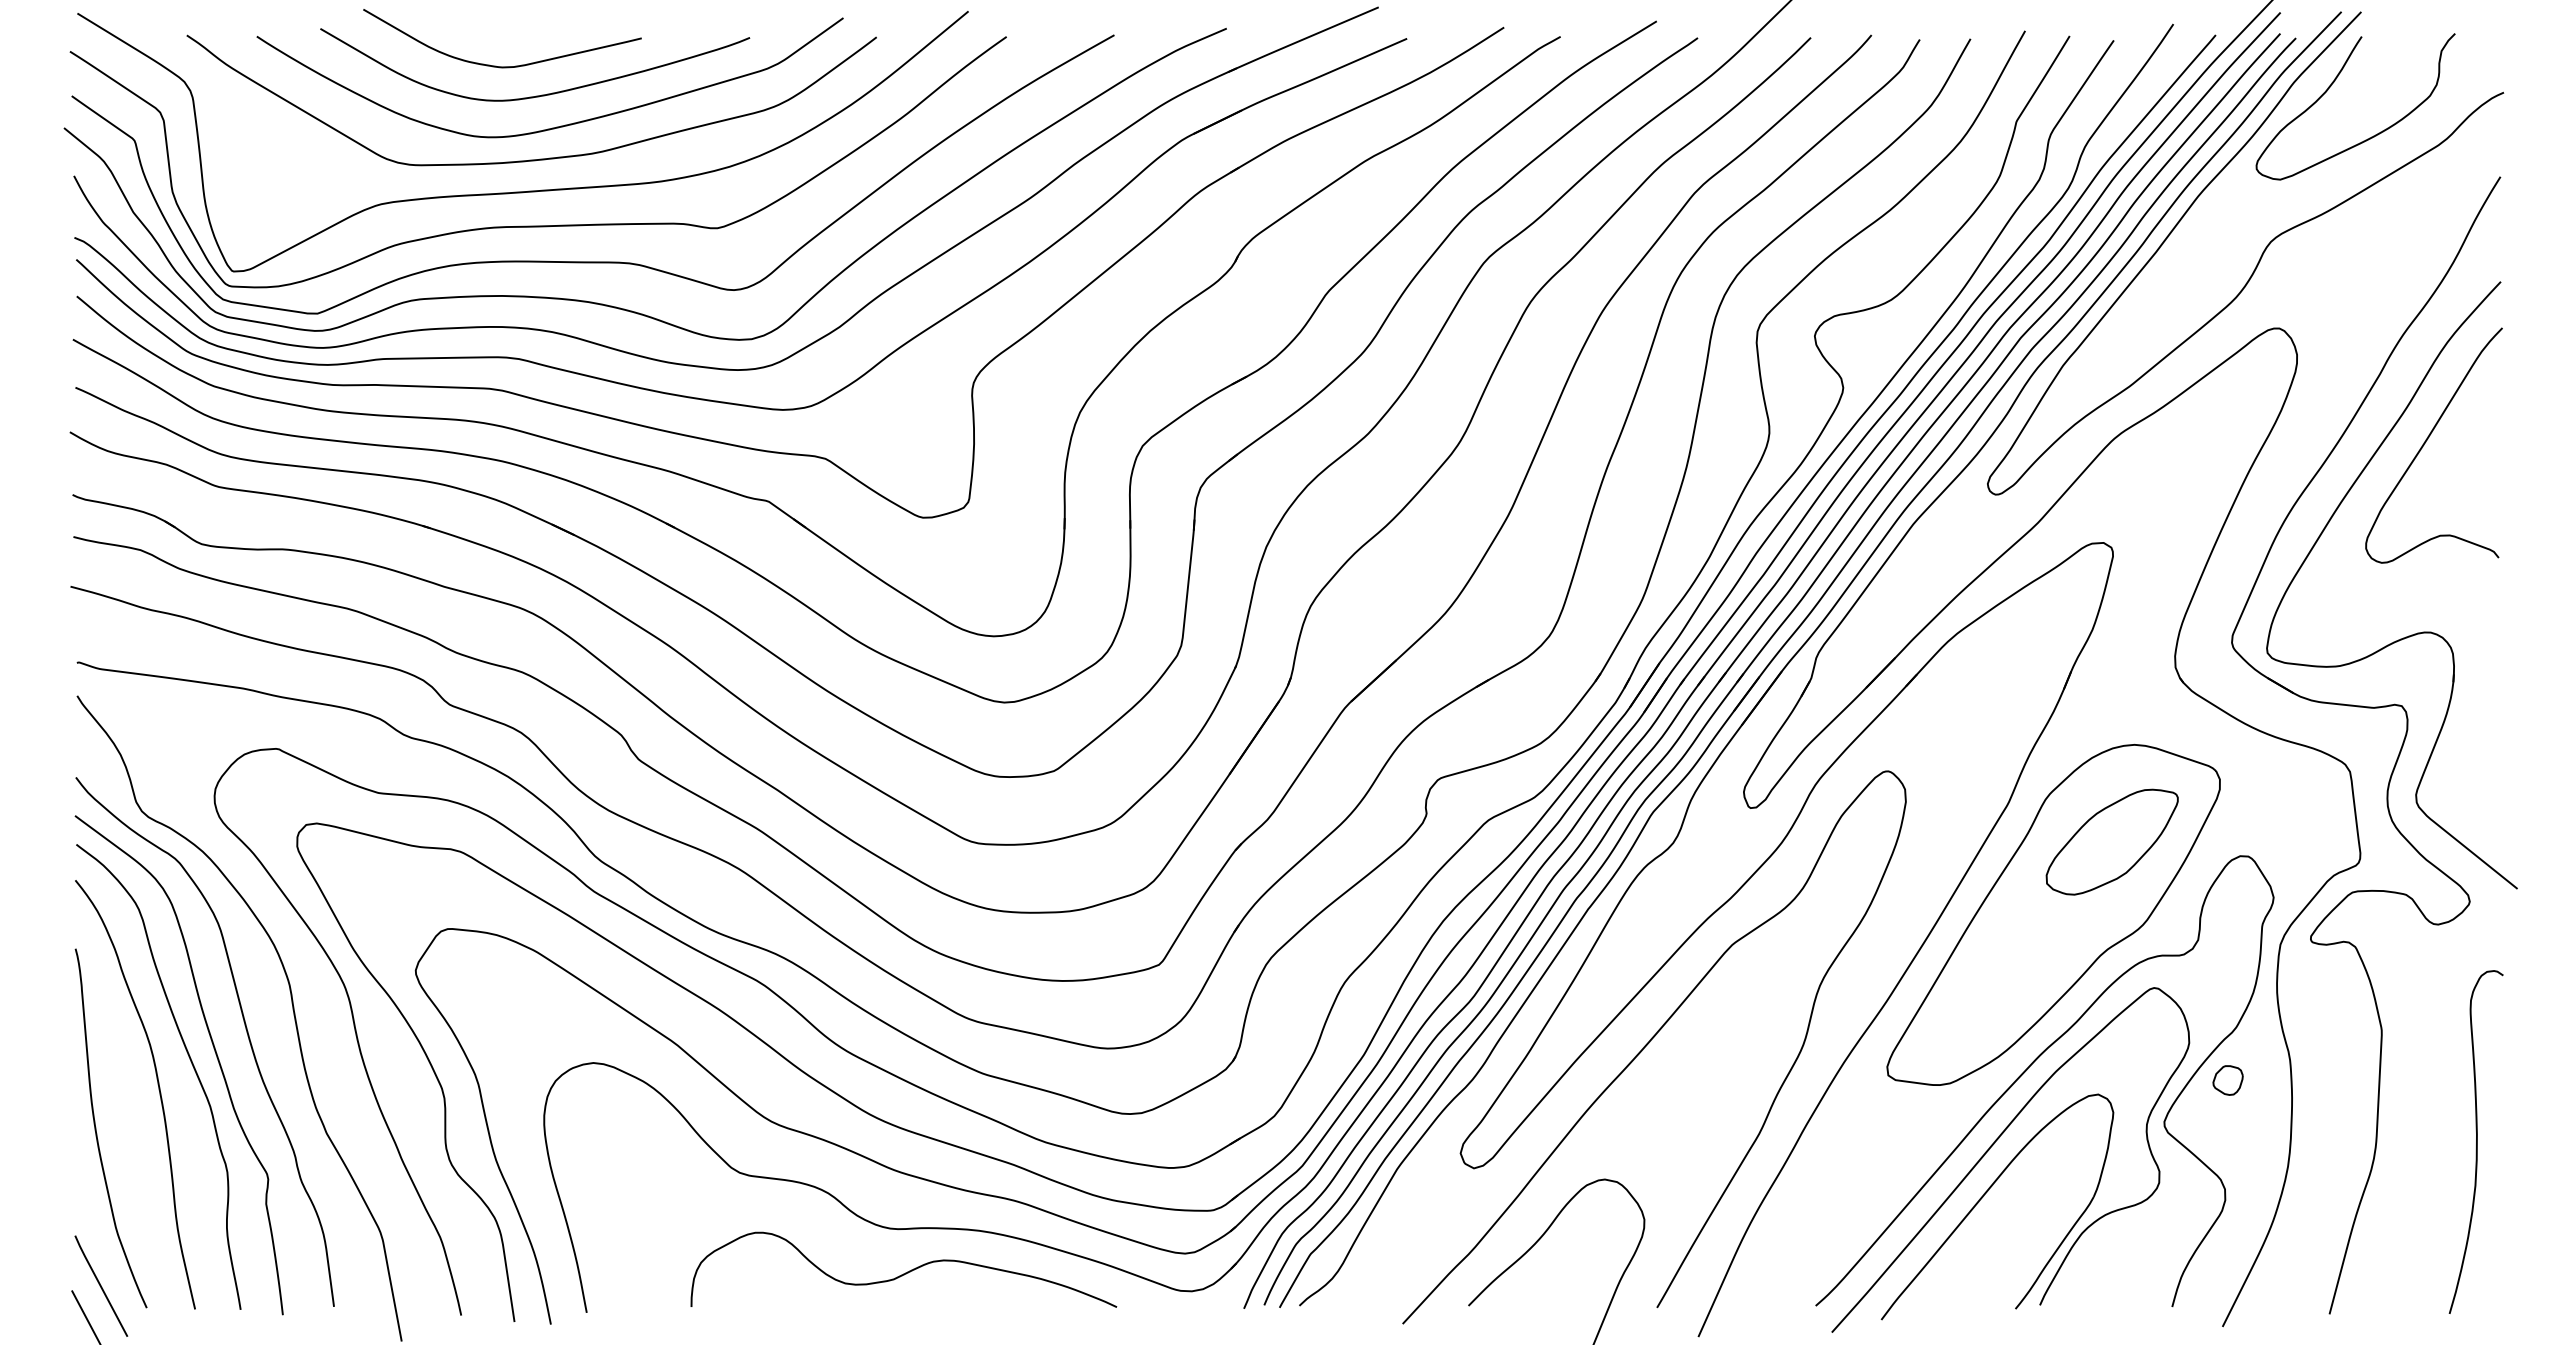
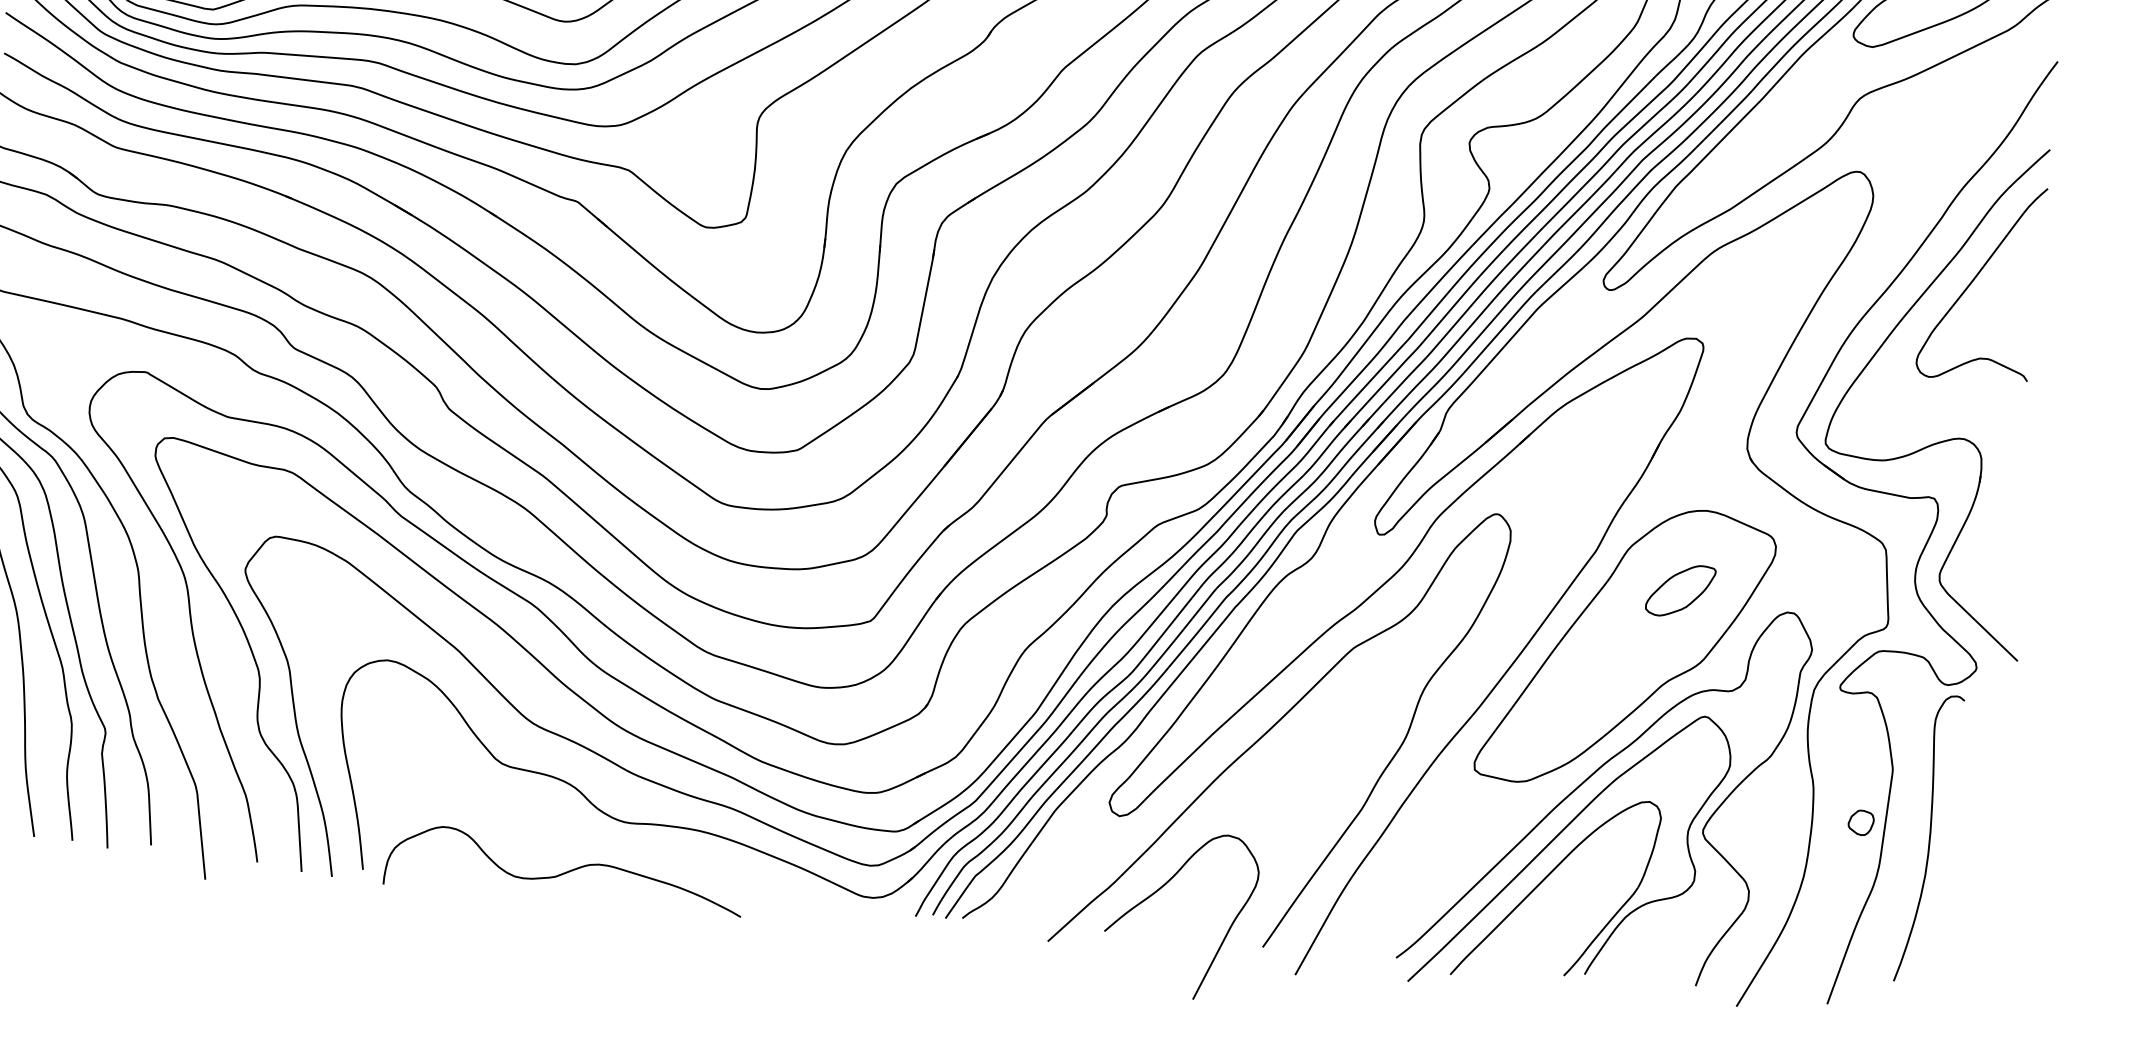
part: (2111, 841) -> (1680, 590), size x0.6
part: (2227, 1080) -> (1860, 822), moved
curve: (2476, 1141) -> (1929, 838), moved
curve: (905, 1272) -> (565, 871), moved

